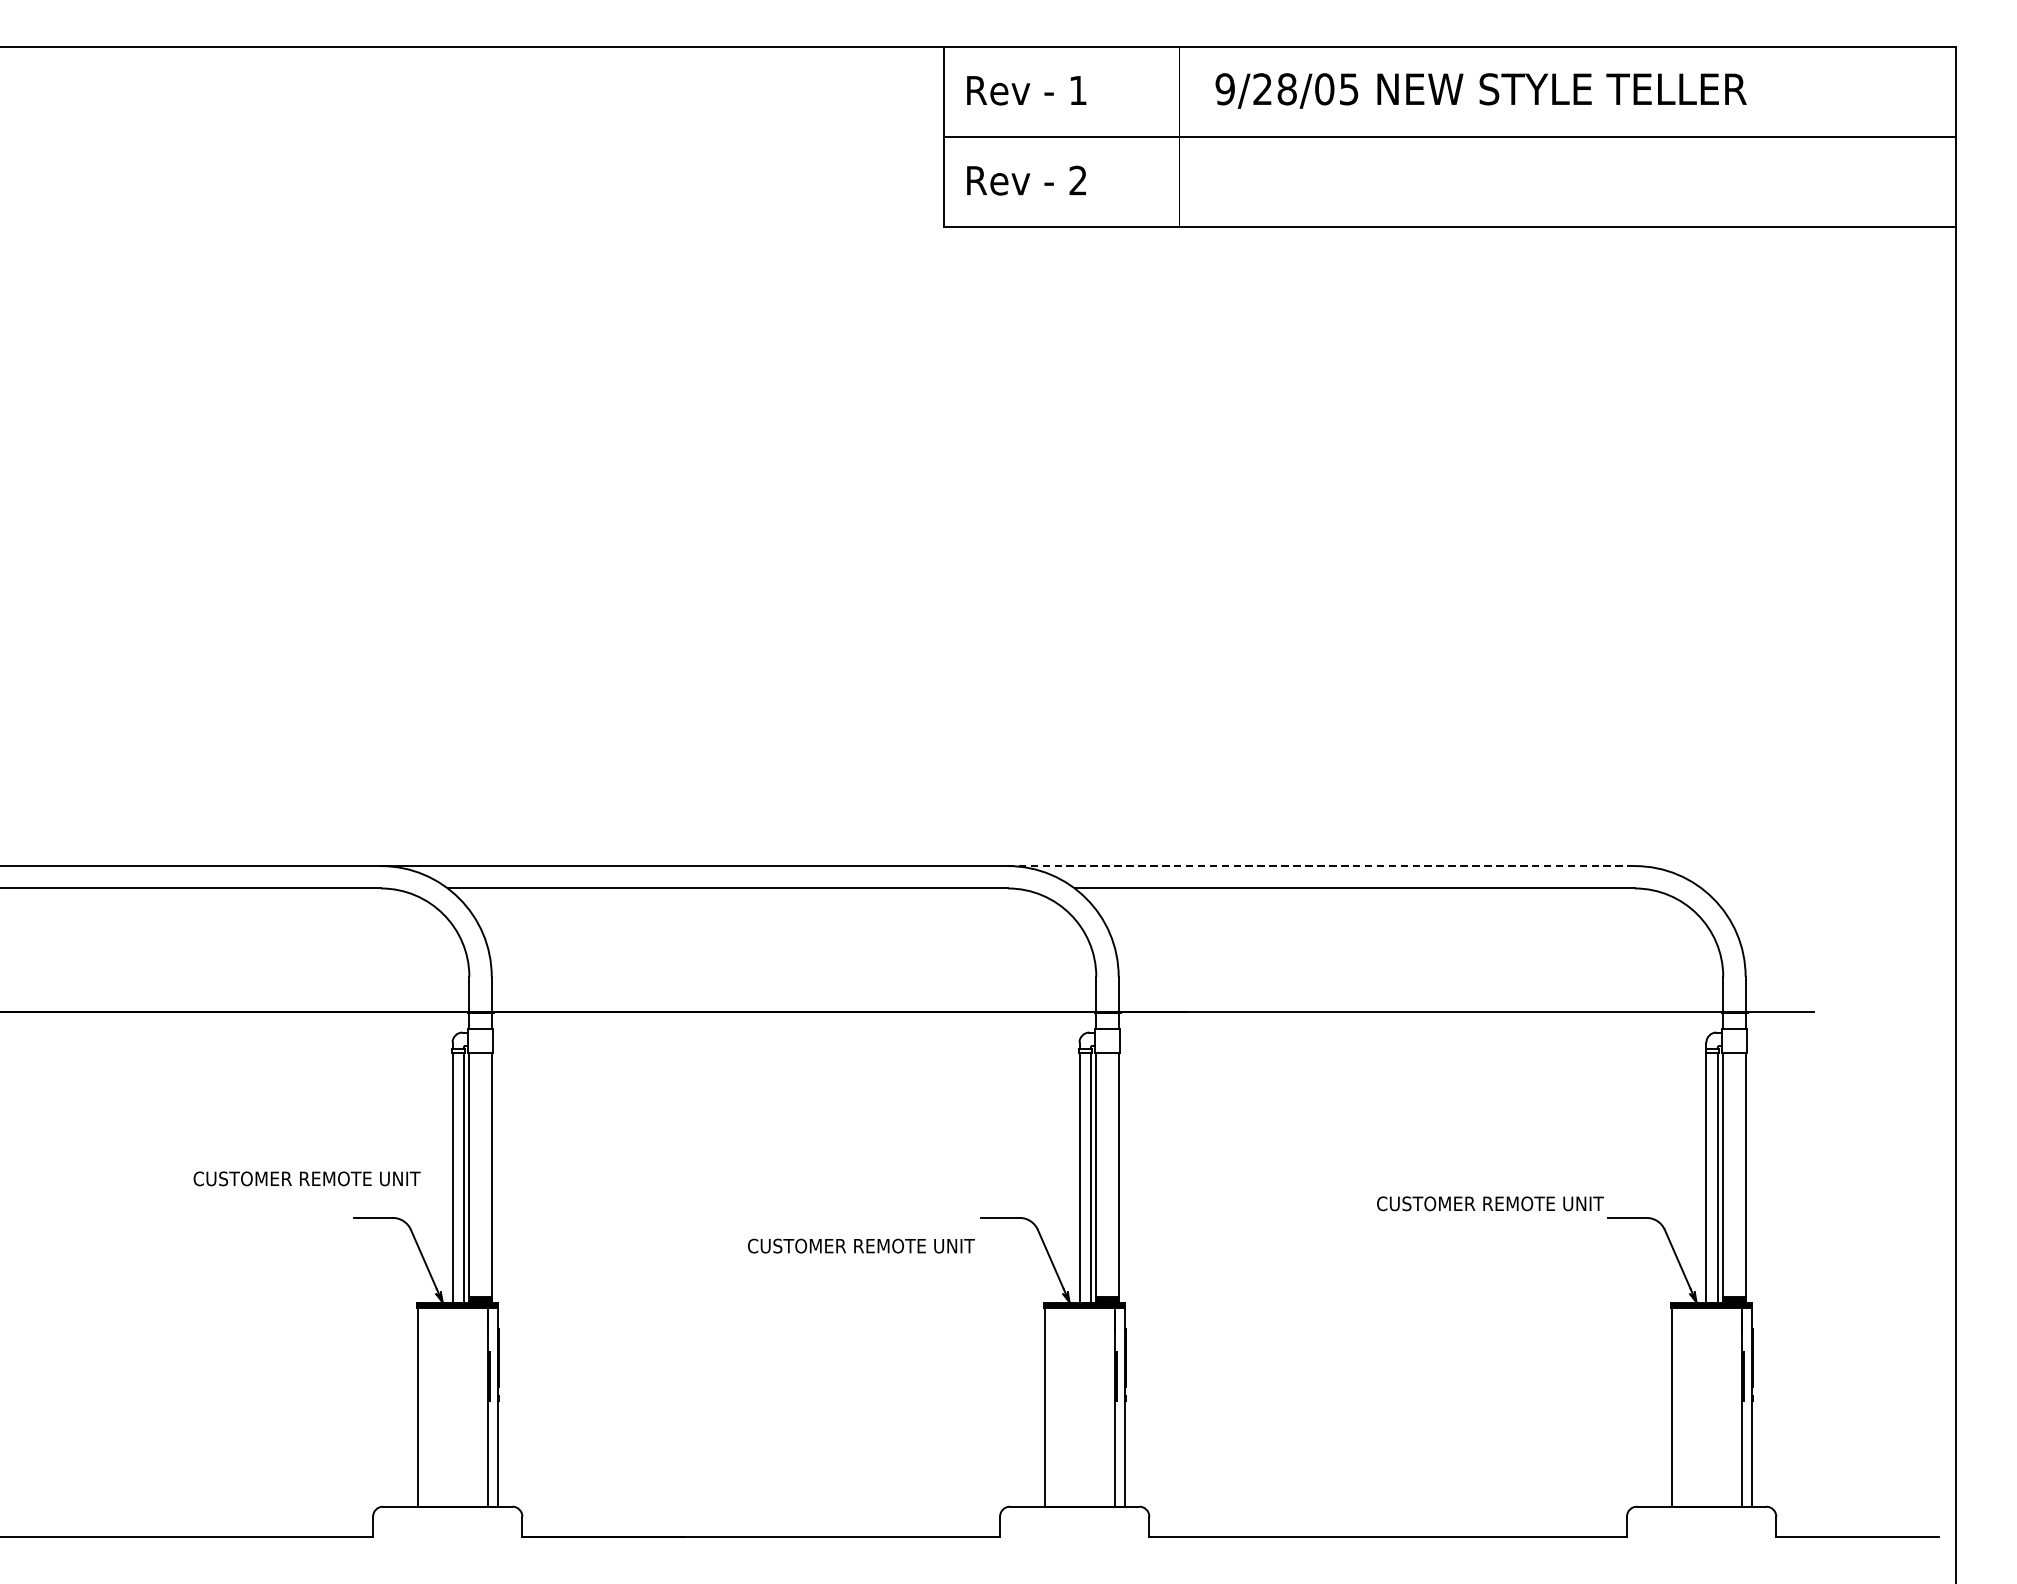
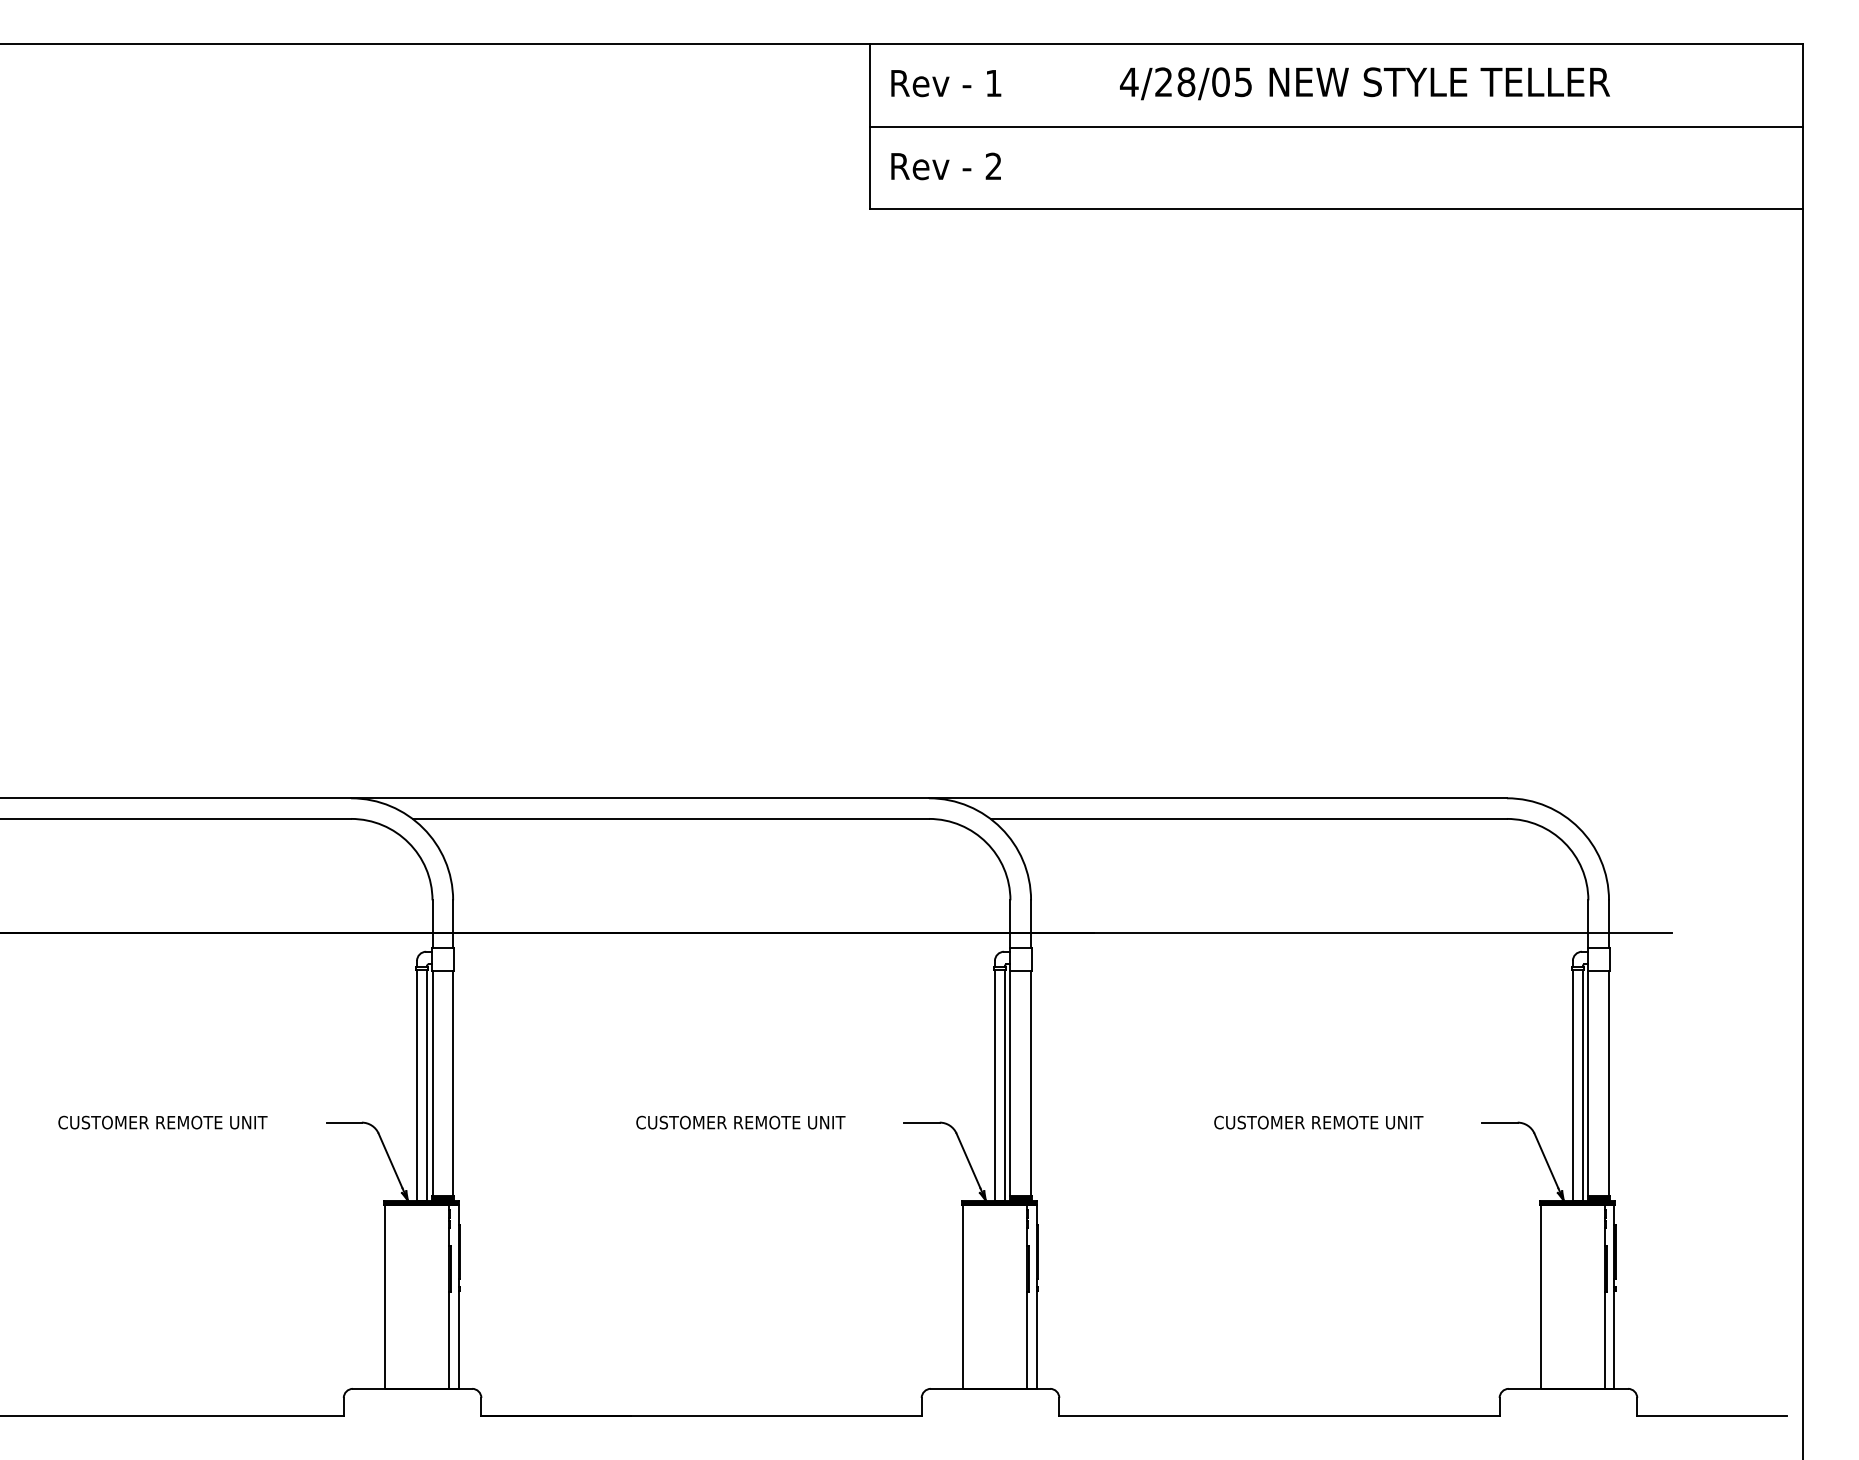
text: (1225, 89) -> (1129, 82), 9/28/05 -> 4/28/05
line: (1320, 866) -> (1217, 798), dashed -> solid
text: (306, 1178) -> (162, 1122), moved
text: (1490, 1203) -> (1318, 1122), moved
text: (860, 1245) -> (740, 1122), moved

